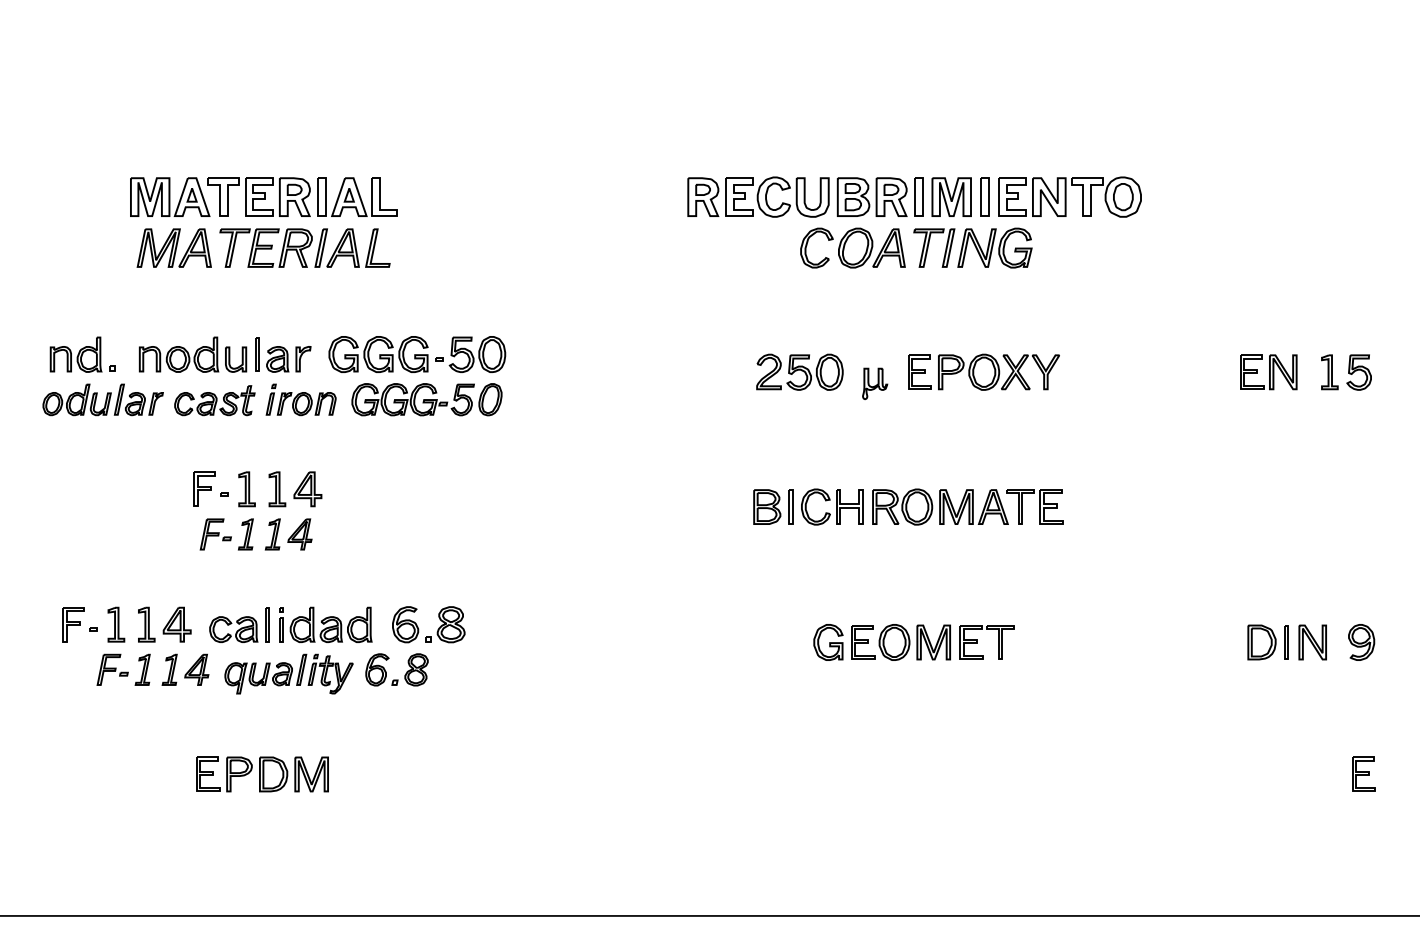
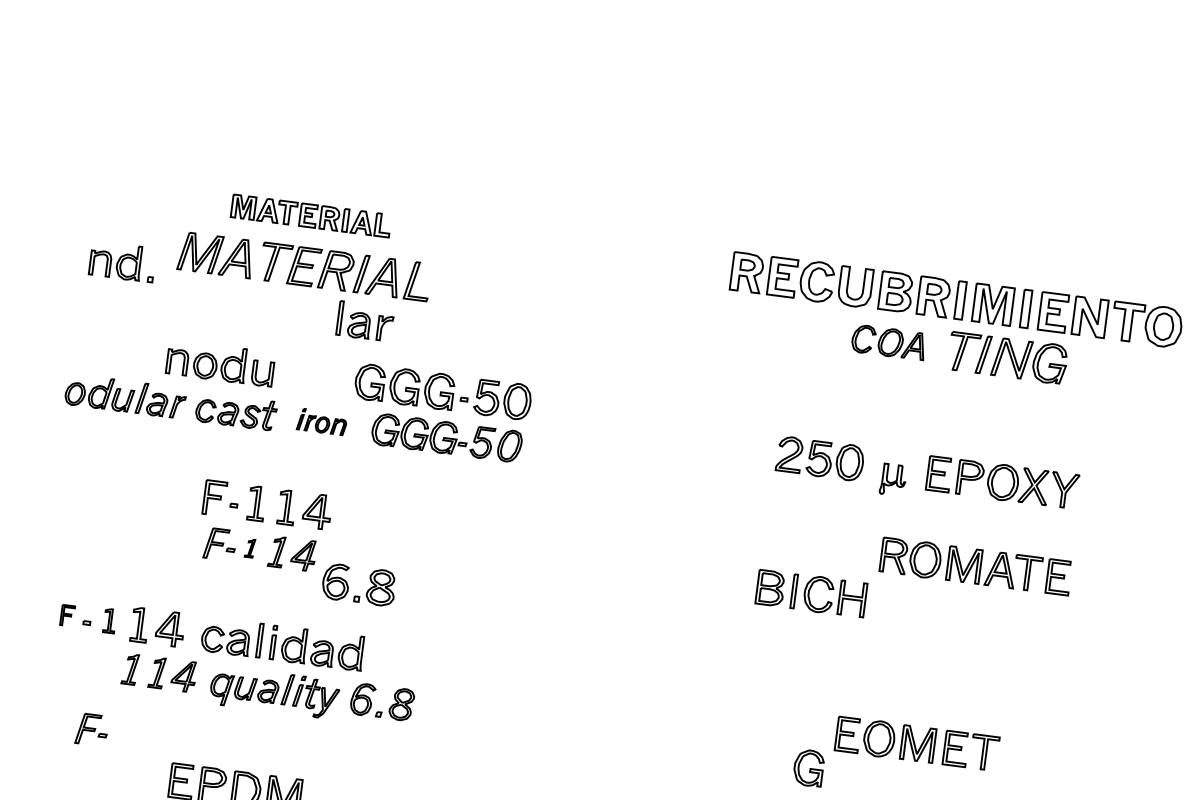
part: (263, 196) -> (310, 215), size x0.6
part: (852, 247) -> (888, 341), size x0.7
part: (82, 354) -> (122, 261), moved
part: (283, 354) -> (365, 321), moved
part: (300, 399) -> (321, 421), size x0.7
part: (967, 506) -> (975, 565), moved
part: (245, 534) -> (249, 548), size x0.6
part: (73, 624) -> (67, 615), size x0.6
part: (116, 624) -> (110, 620), size x0.7
part: (418, 626) -> (348, 585), moved
part: (828, 642) -> (808, 768), moved
part: (112, 669) -> (91, 729), moved

